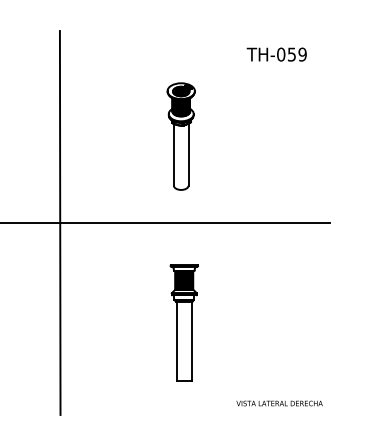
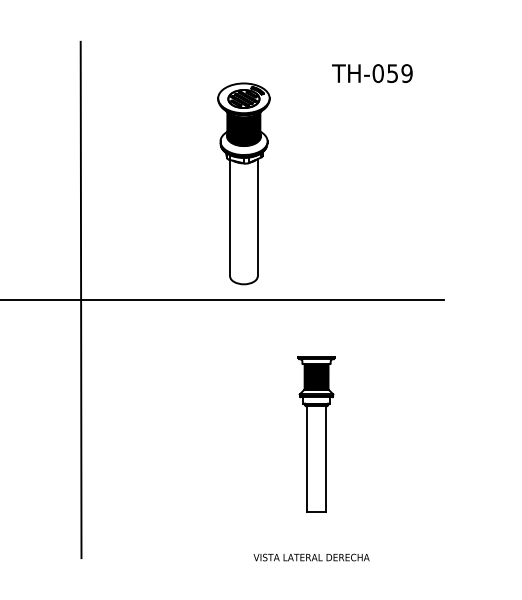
part: (180, 136) -> (242, 183), size x1.4
part: (183, 322) -> (315, 433), moved
text: (279, 403) -> (311, 557), moved

